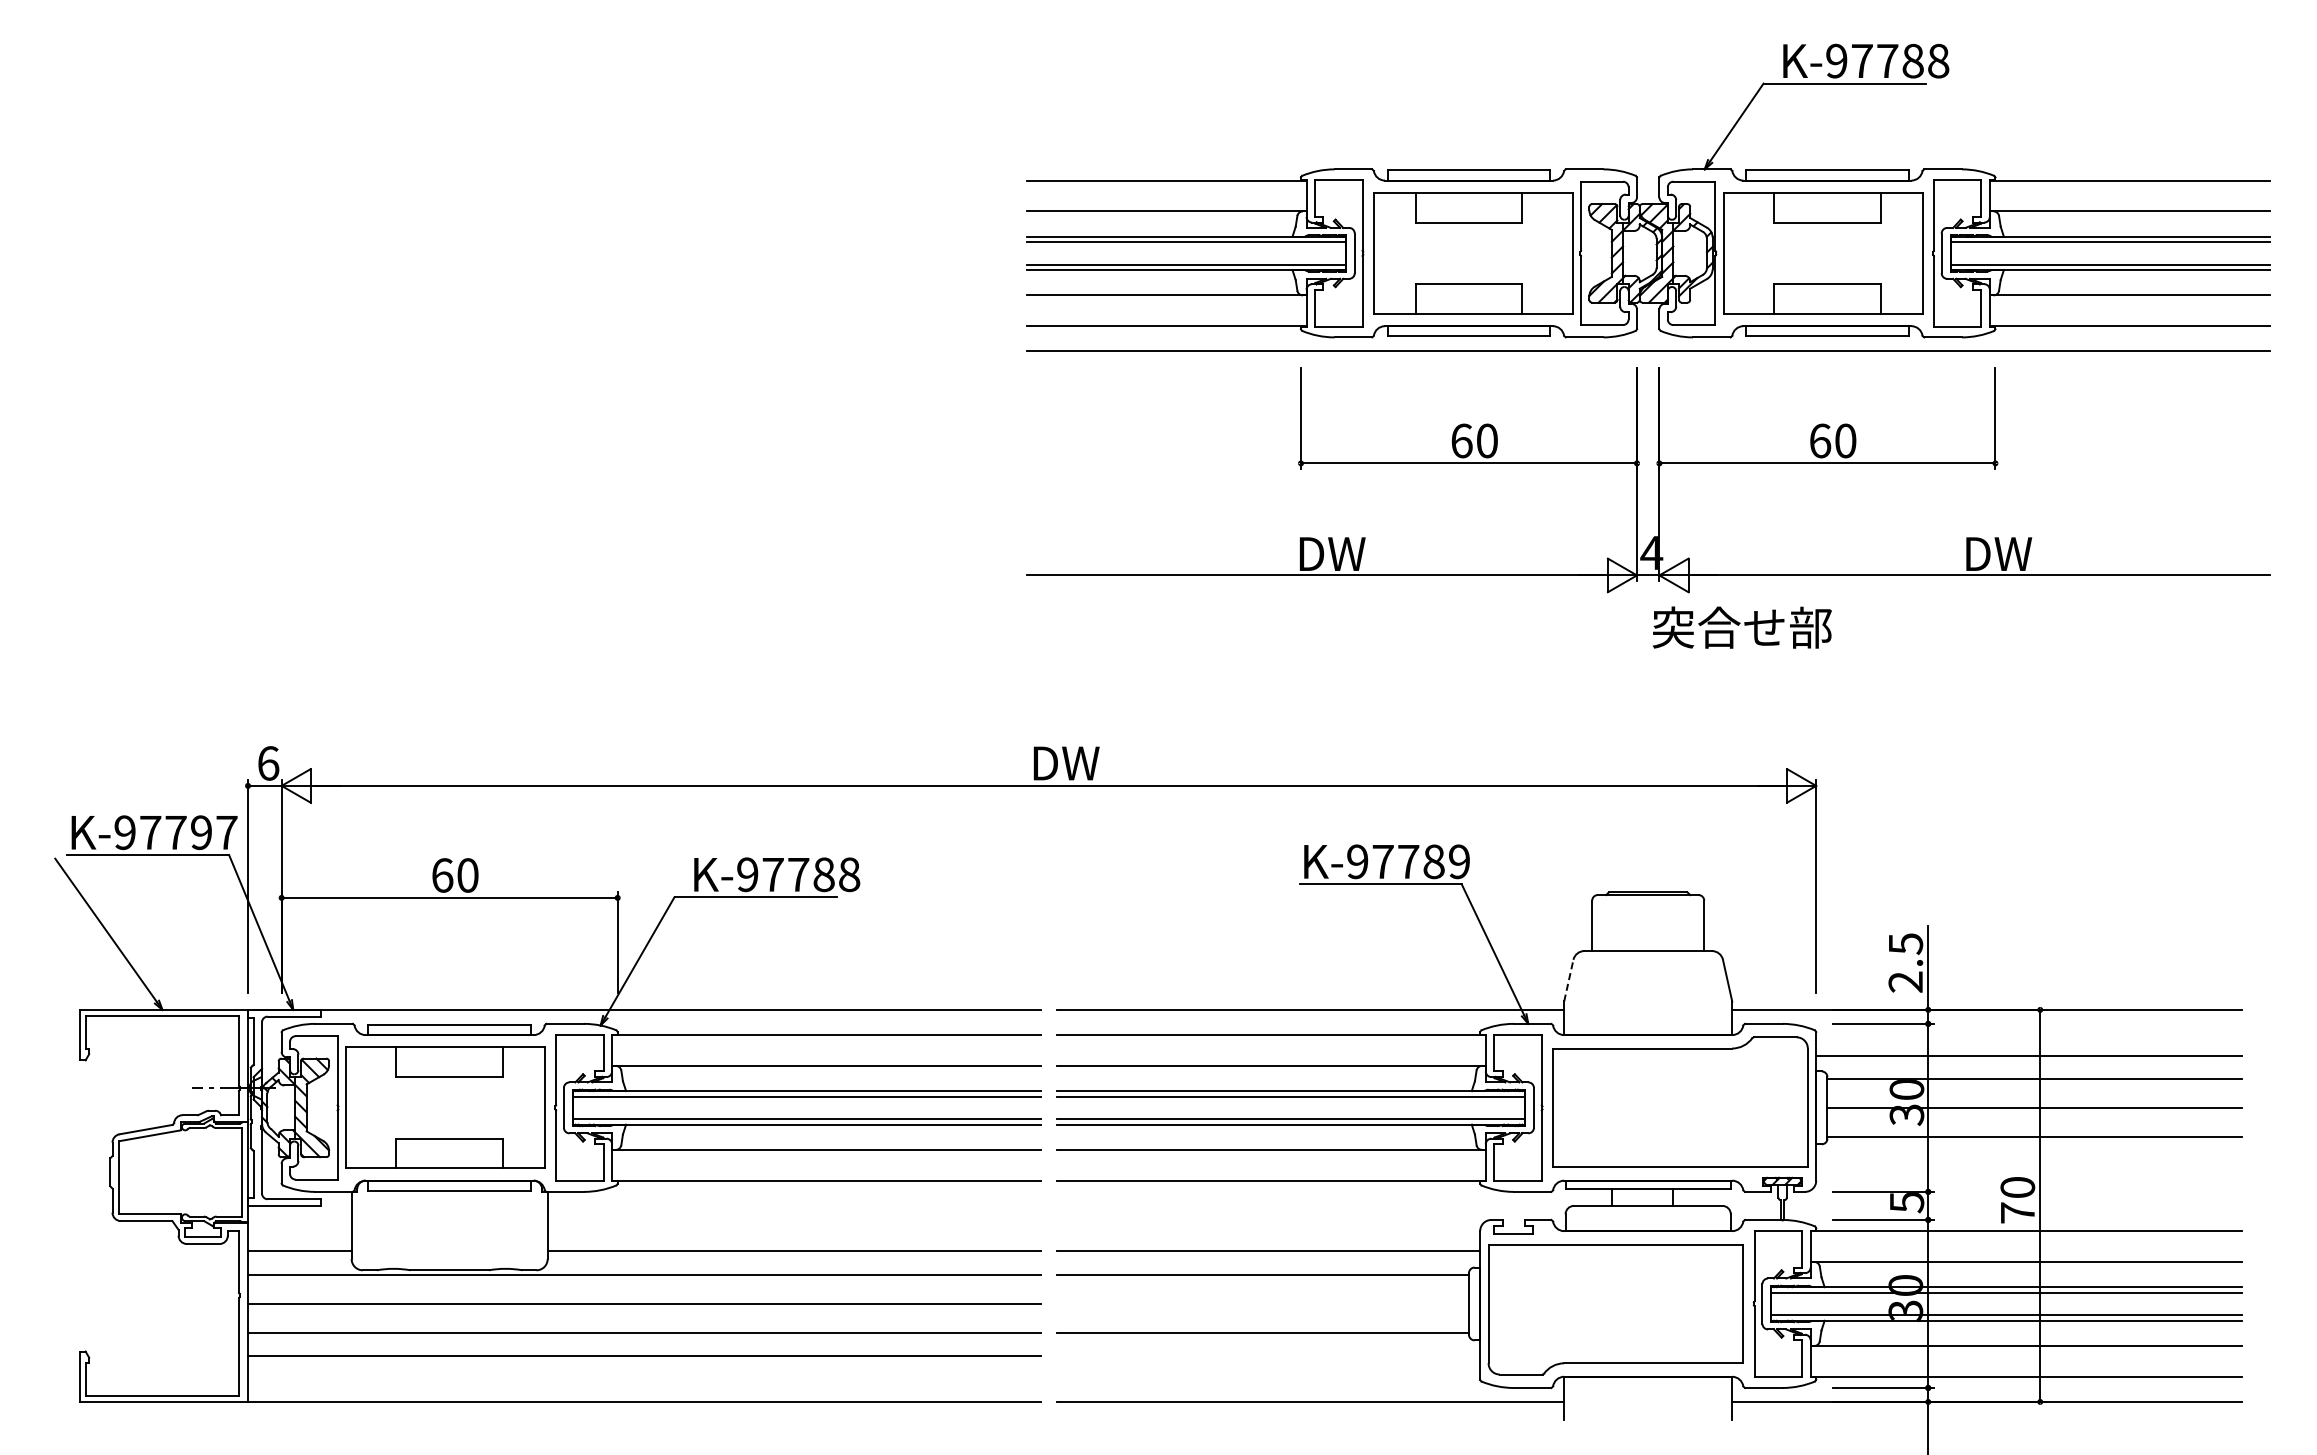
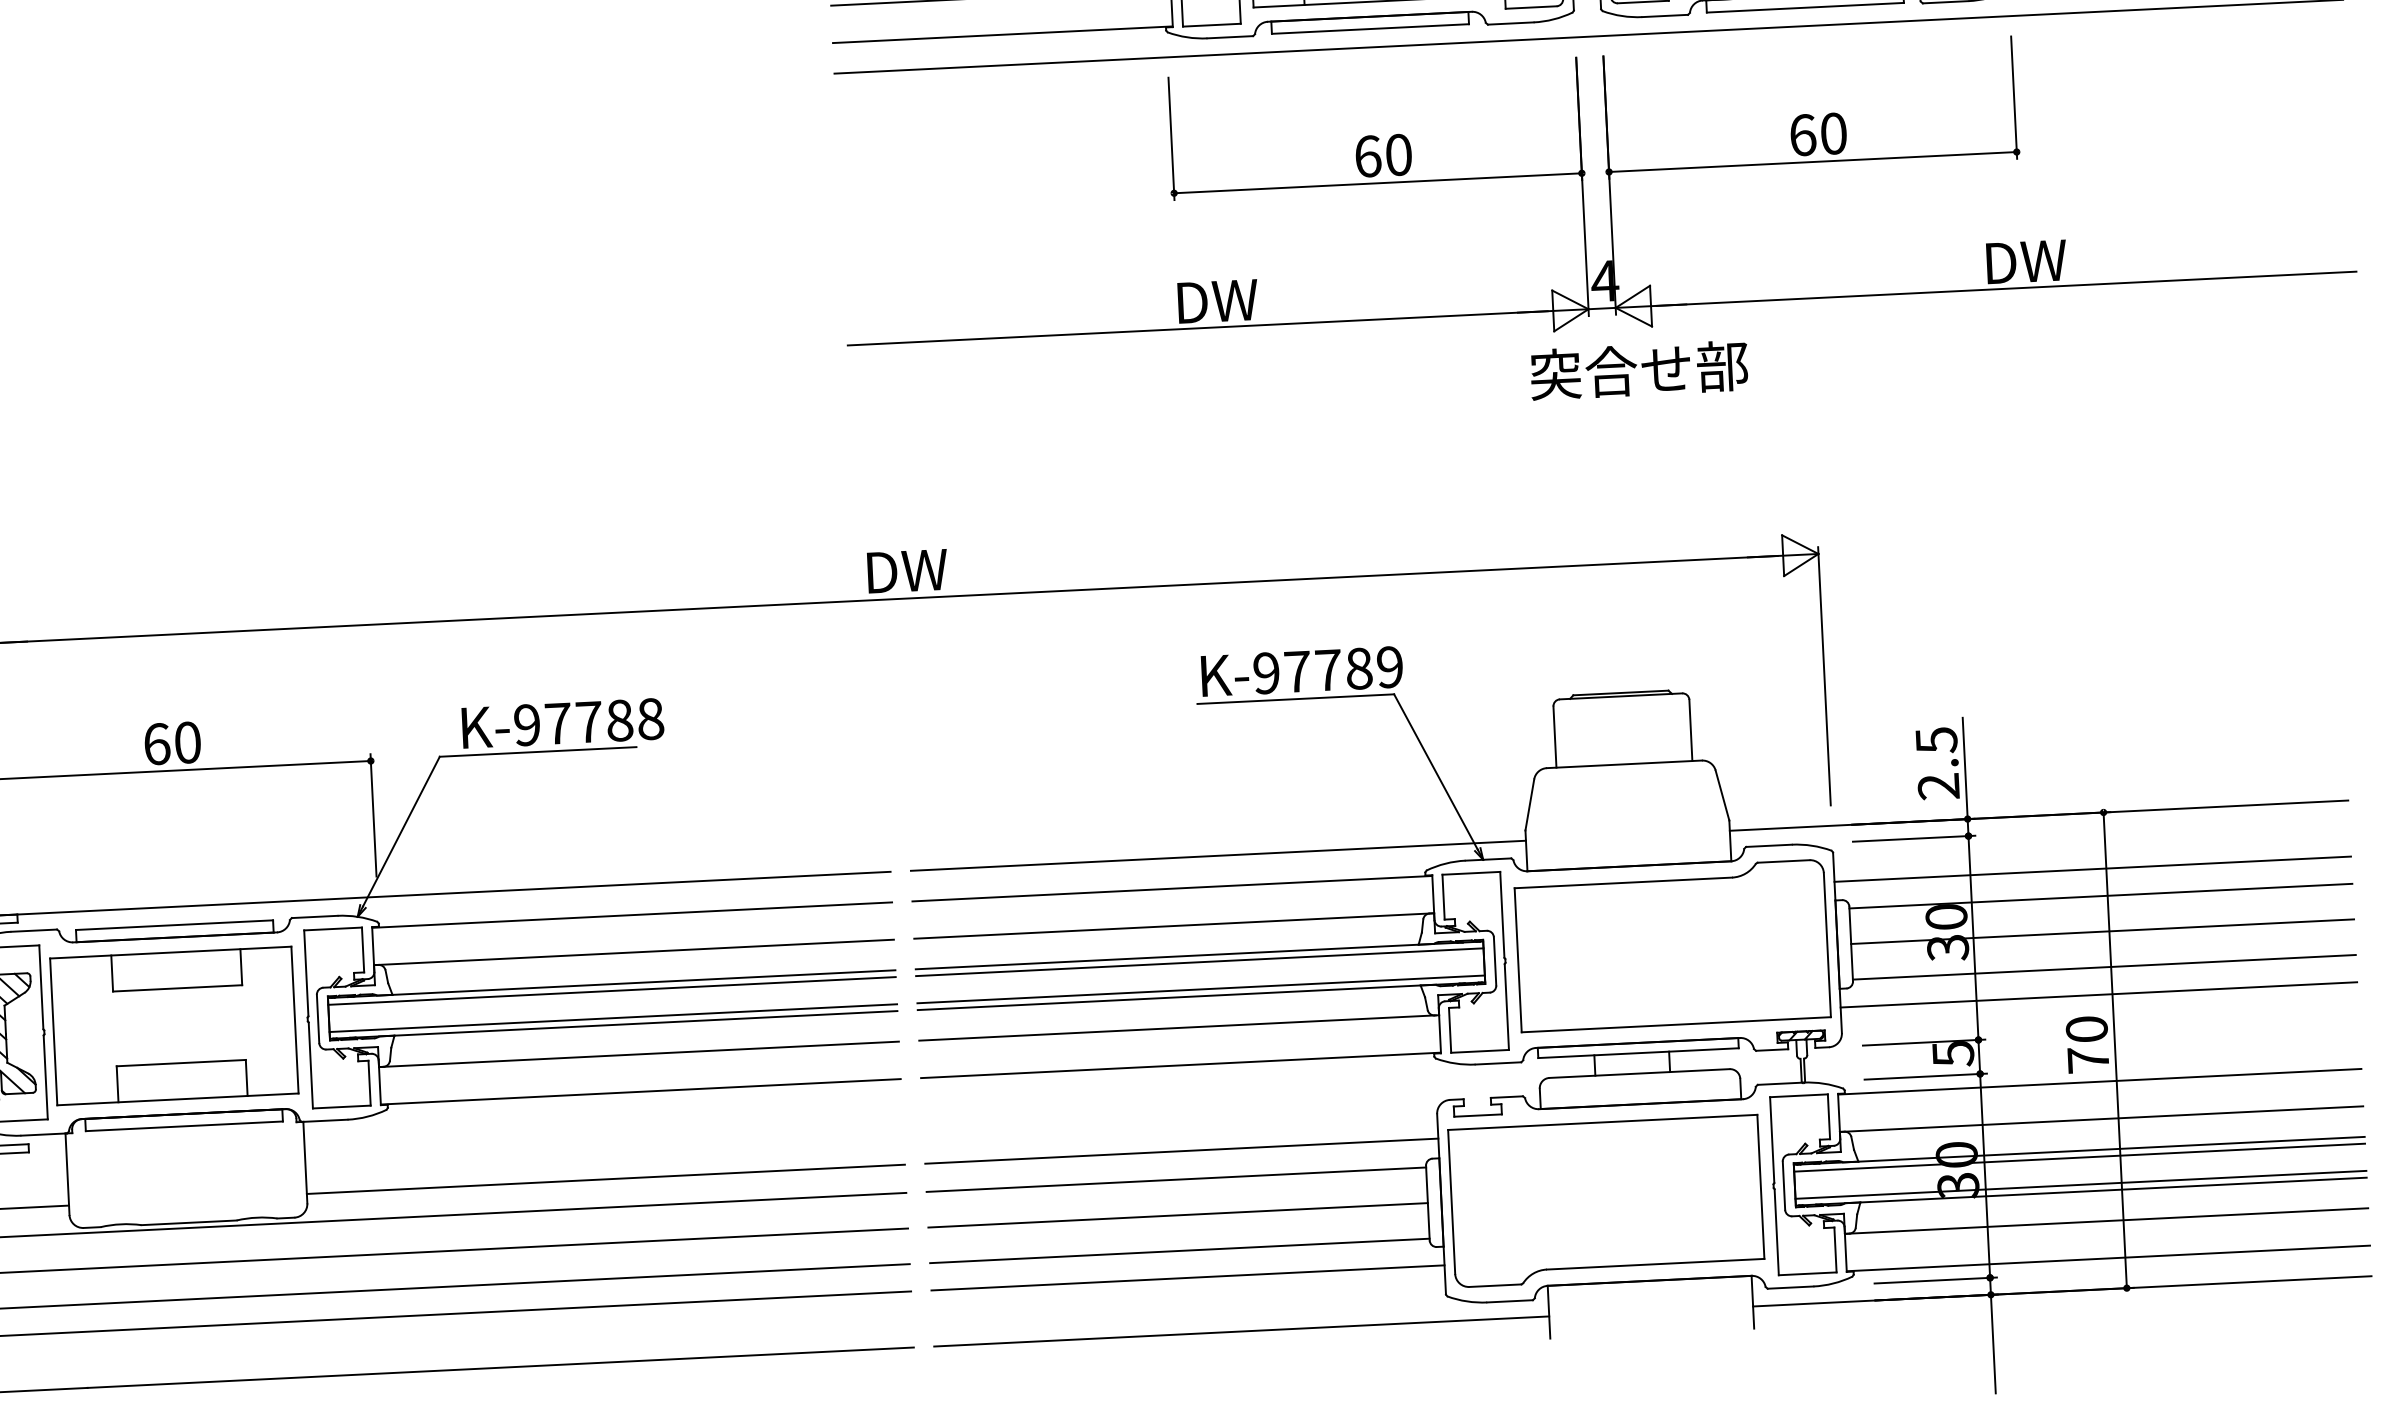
text: (1741, 627) -> (1638, 370), moved
line: (1568, 980) -> (1529, 804), dashed -> solid
line: (2028, 1159) -> (2098, 994), added
line: (1262, 1303) -> (1177, 1214), added
line: (1268, 1355) -> (1187, 1277), added

